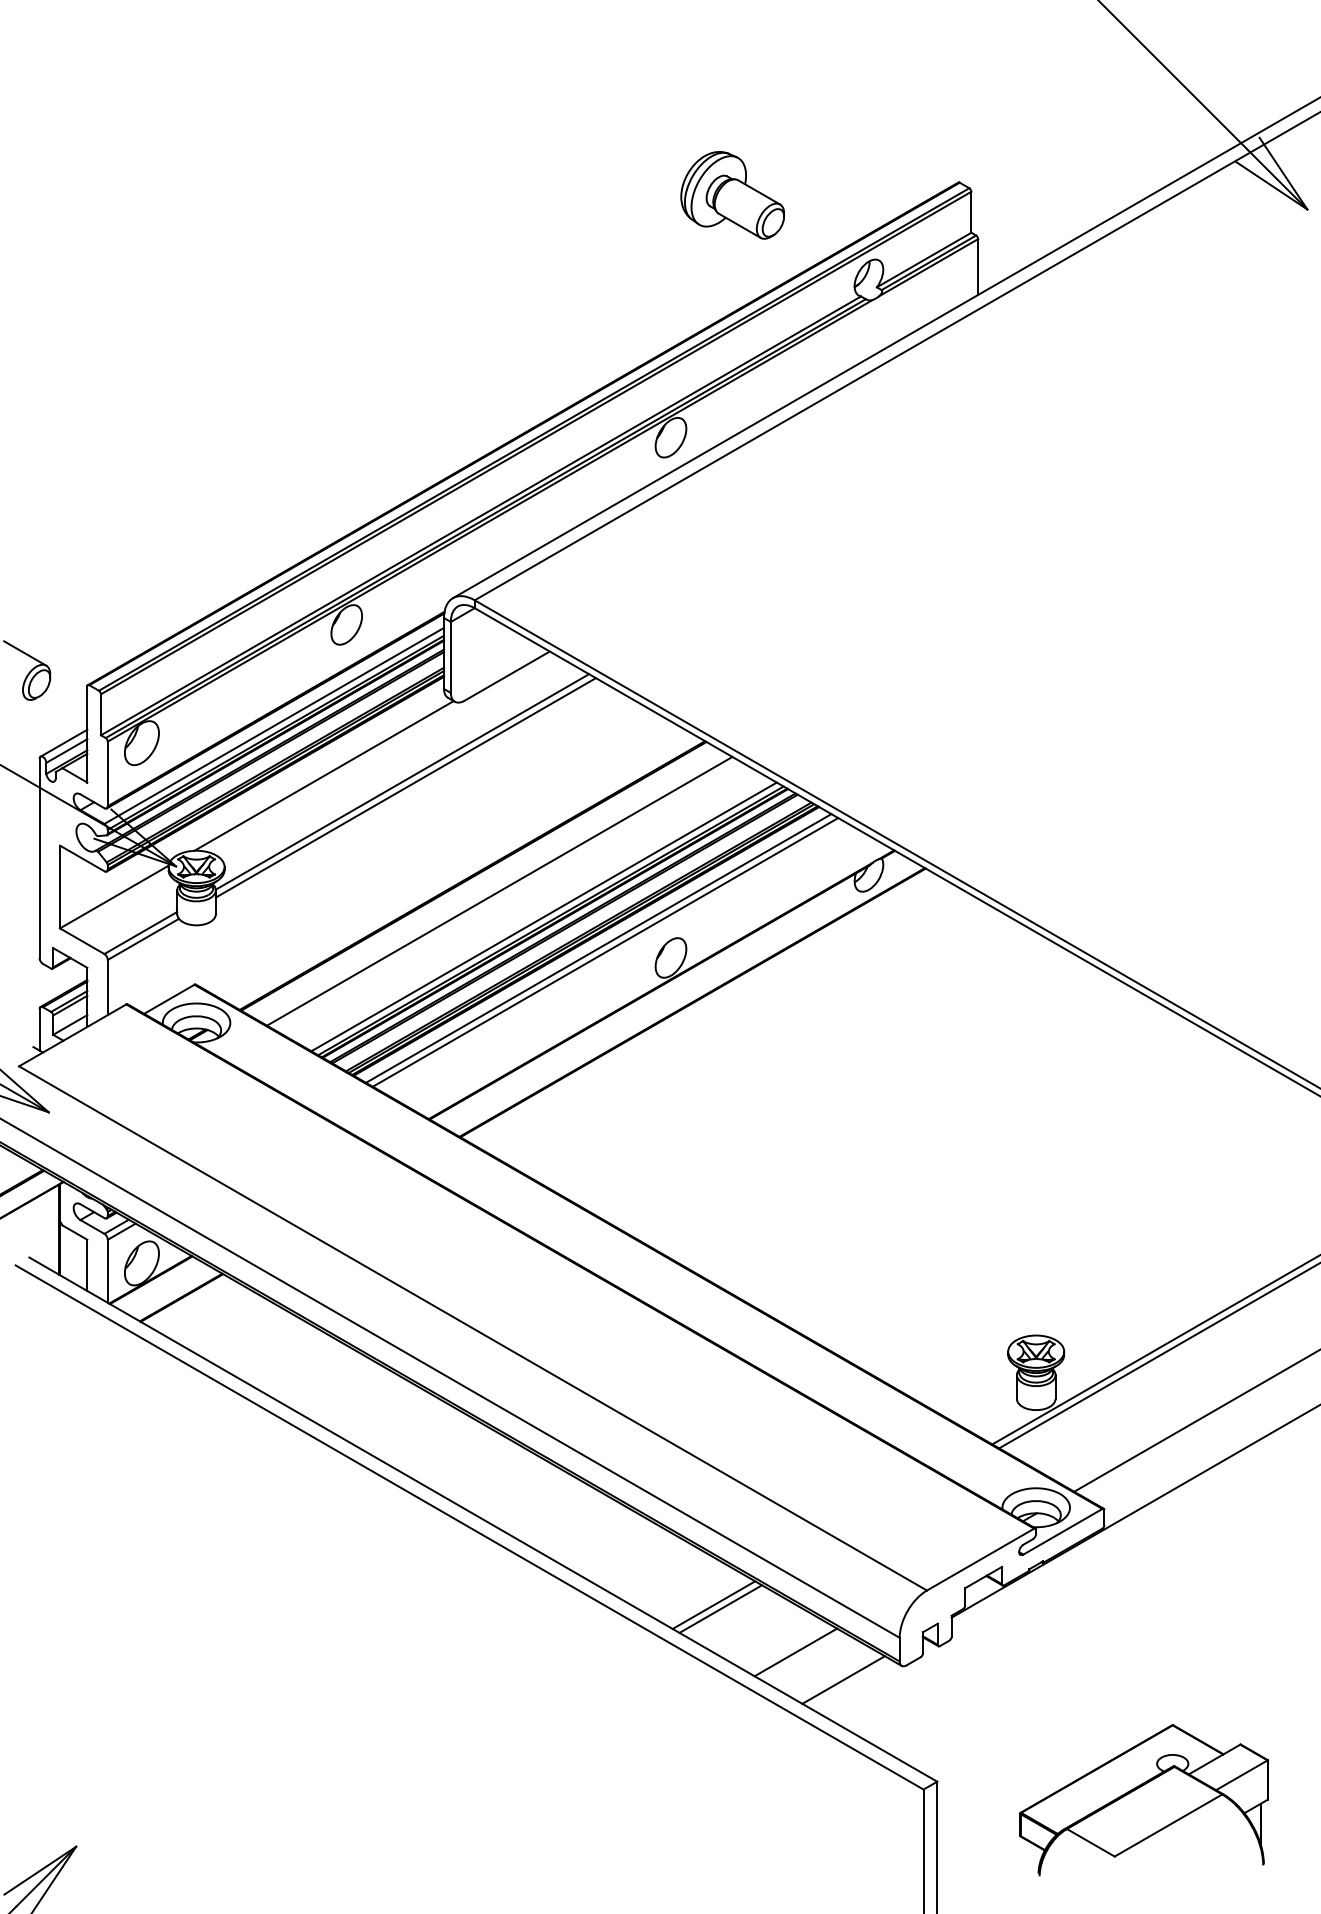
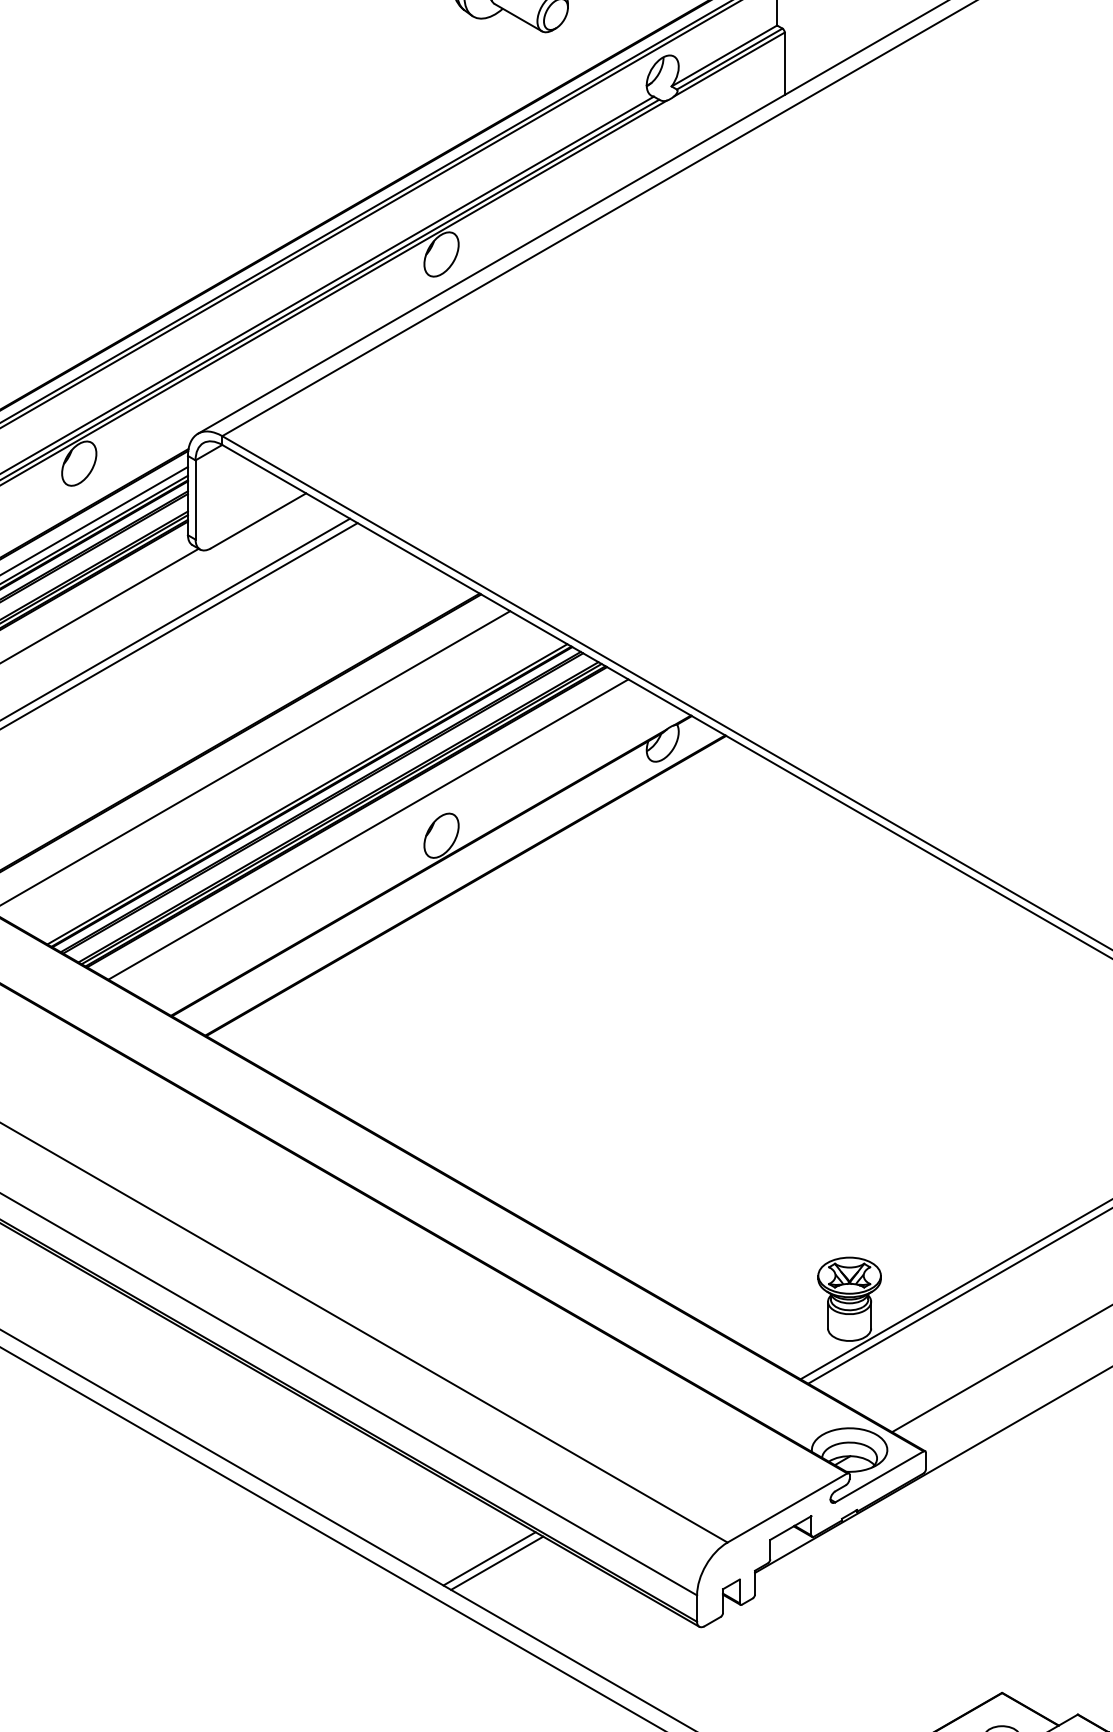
line: (543, 916) -> (299, 789), removed
line: (598, 948) -> (360, 825), removed
line: (795, 1652) -> (580, 1611), removed
line: (843, 1679) -> (634, 1641), removed

